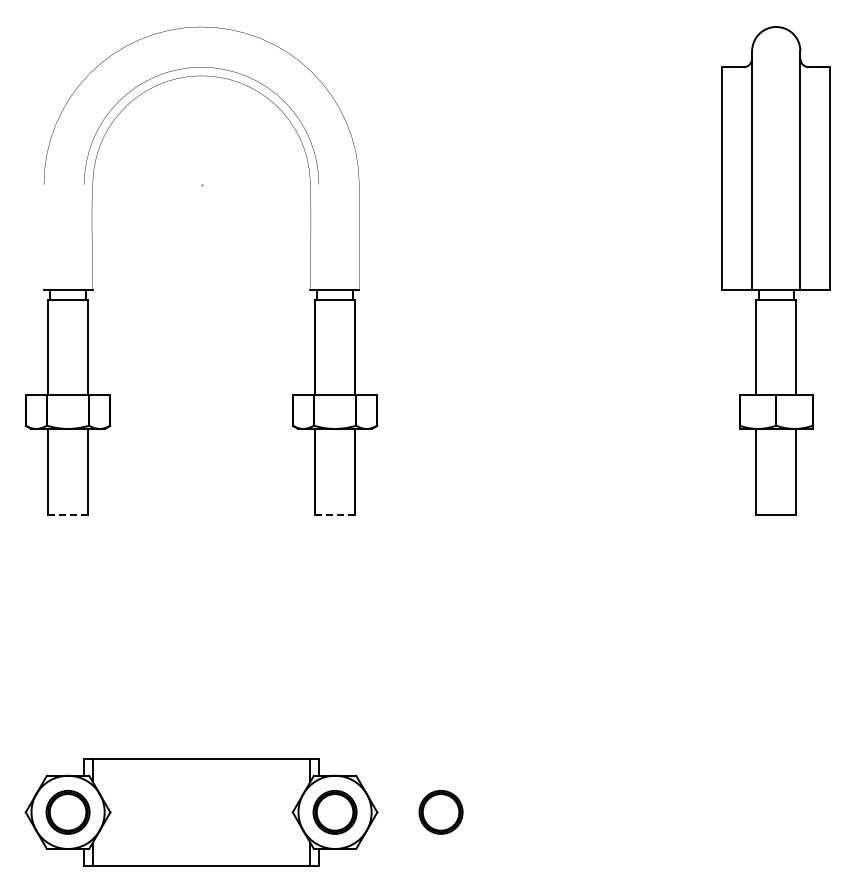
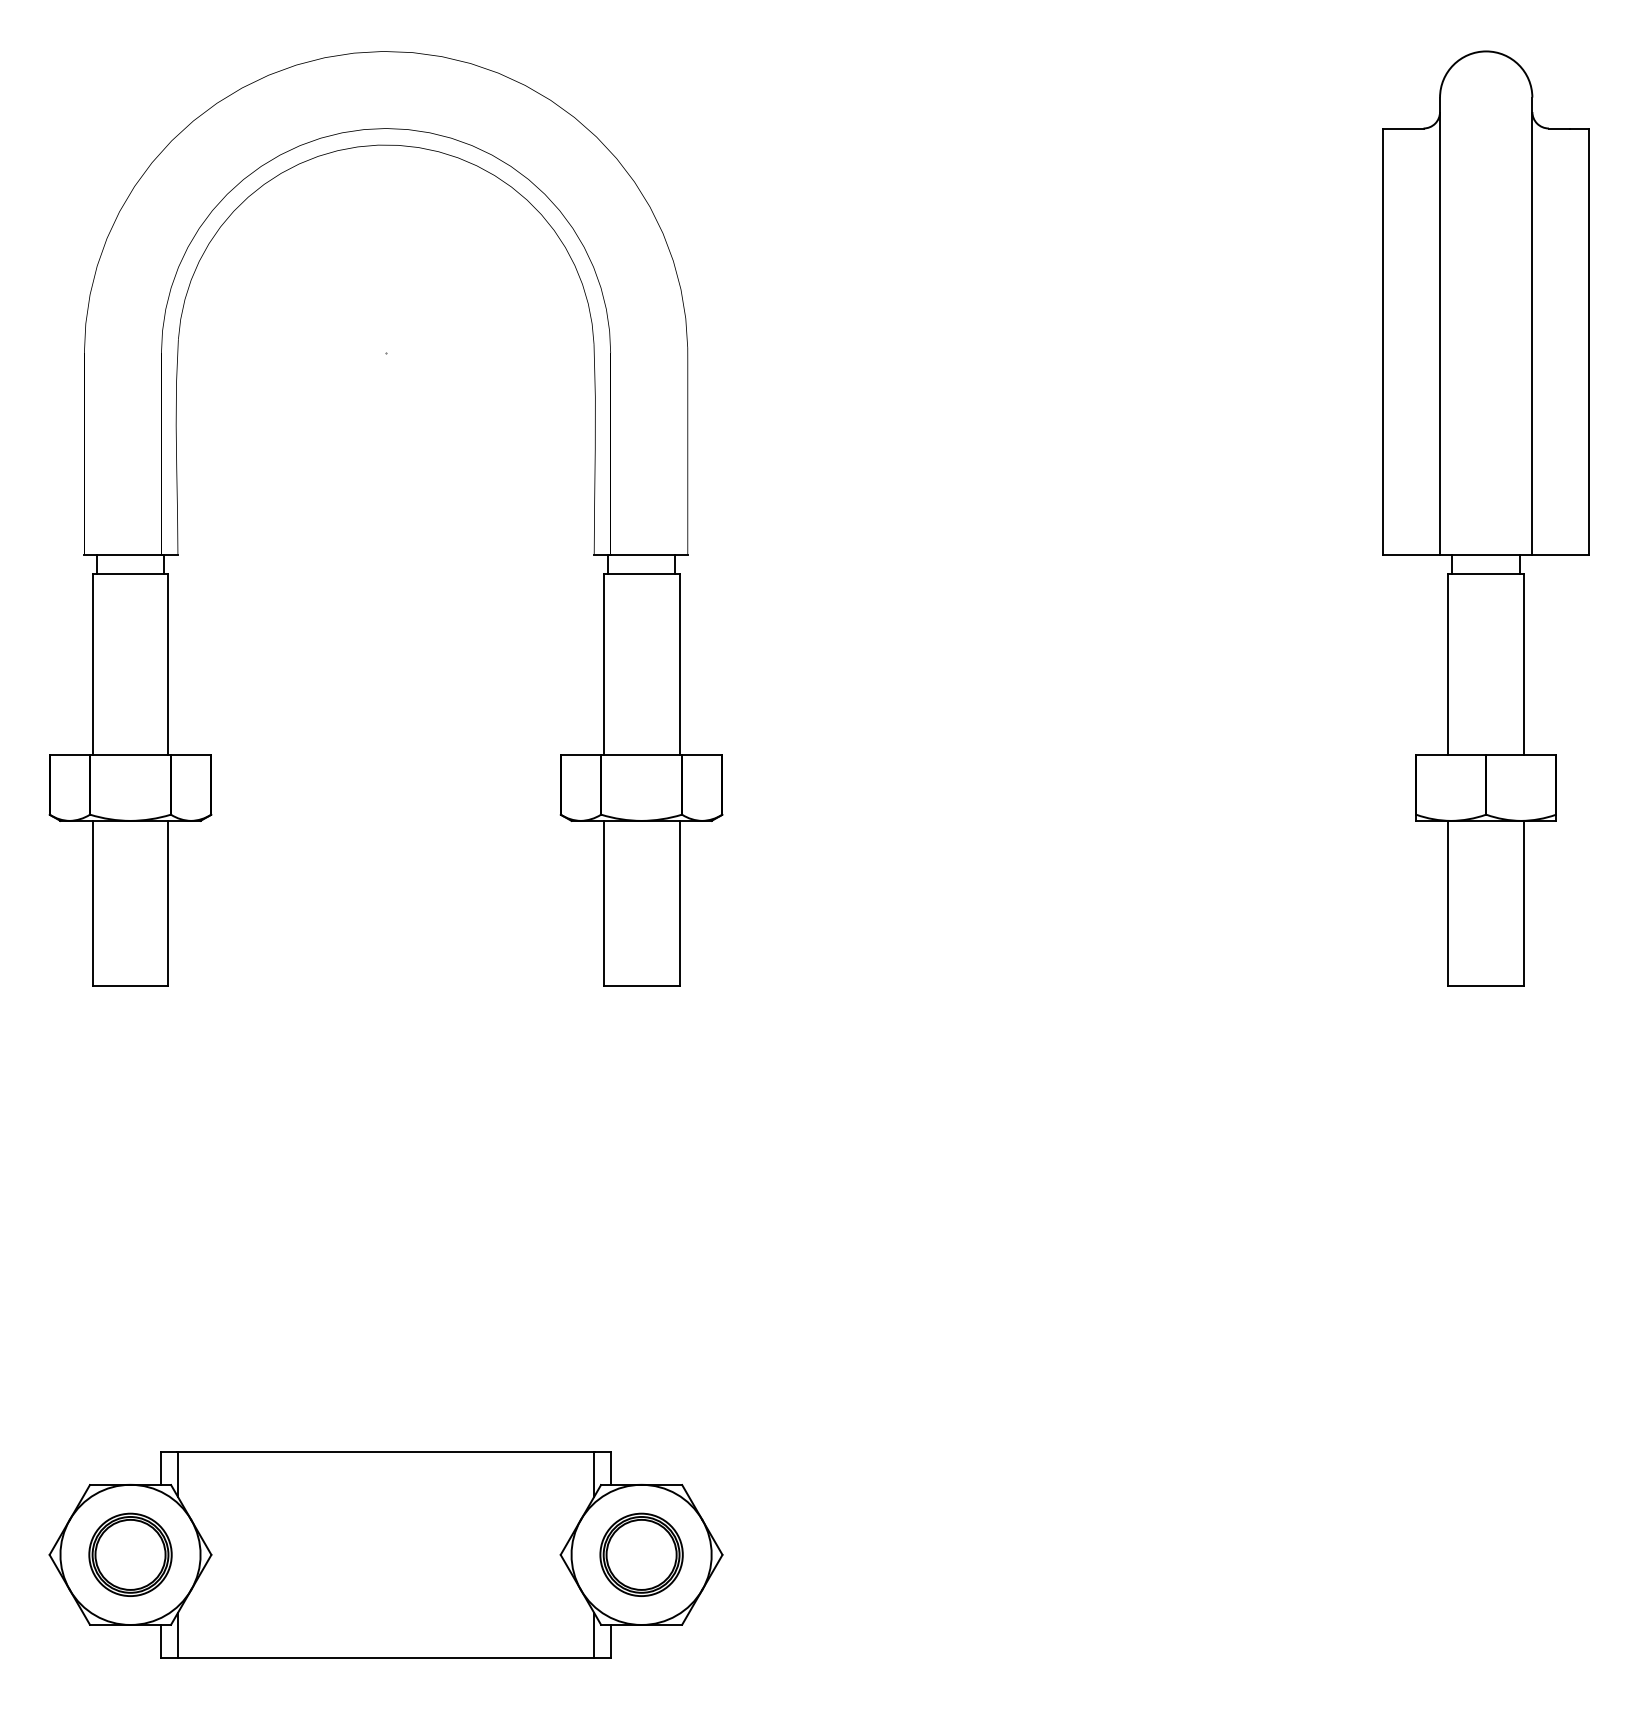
line: (68, 515) -> (131, 986), dashed -> solid
line: (335, 515) -> (642, 986), dashed -> solid
part: (440, 812) -> (843, 1555), removed

